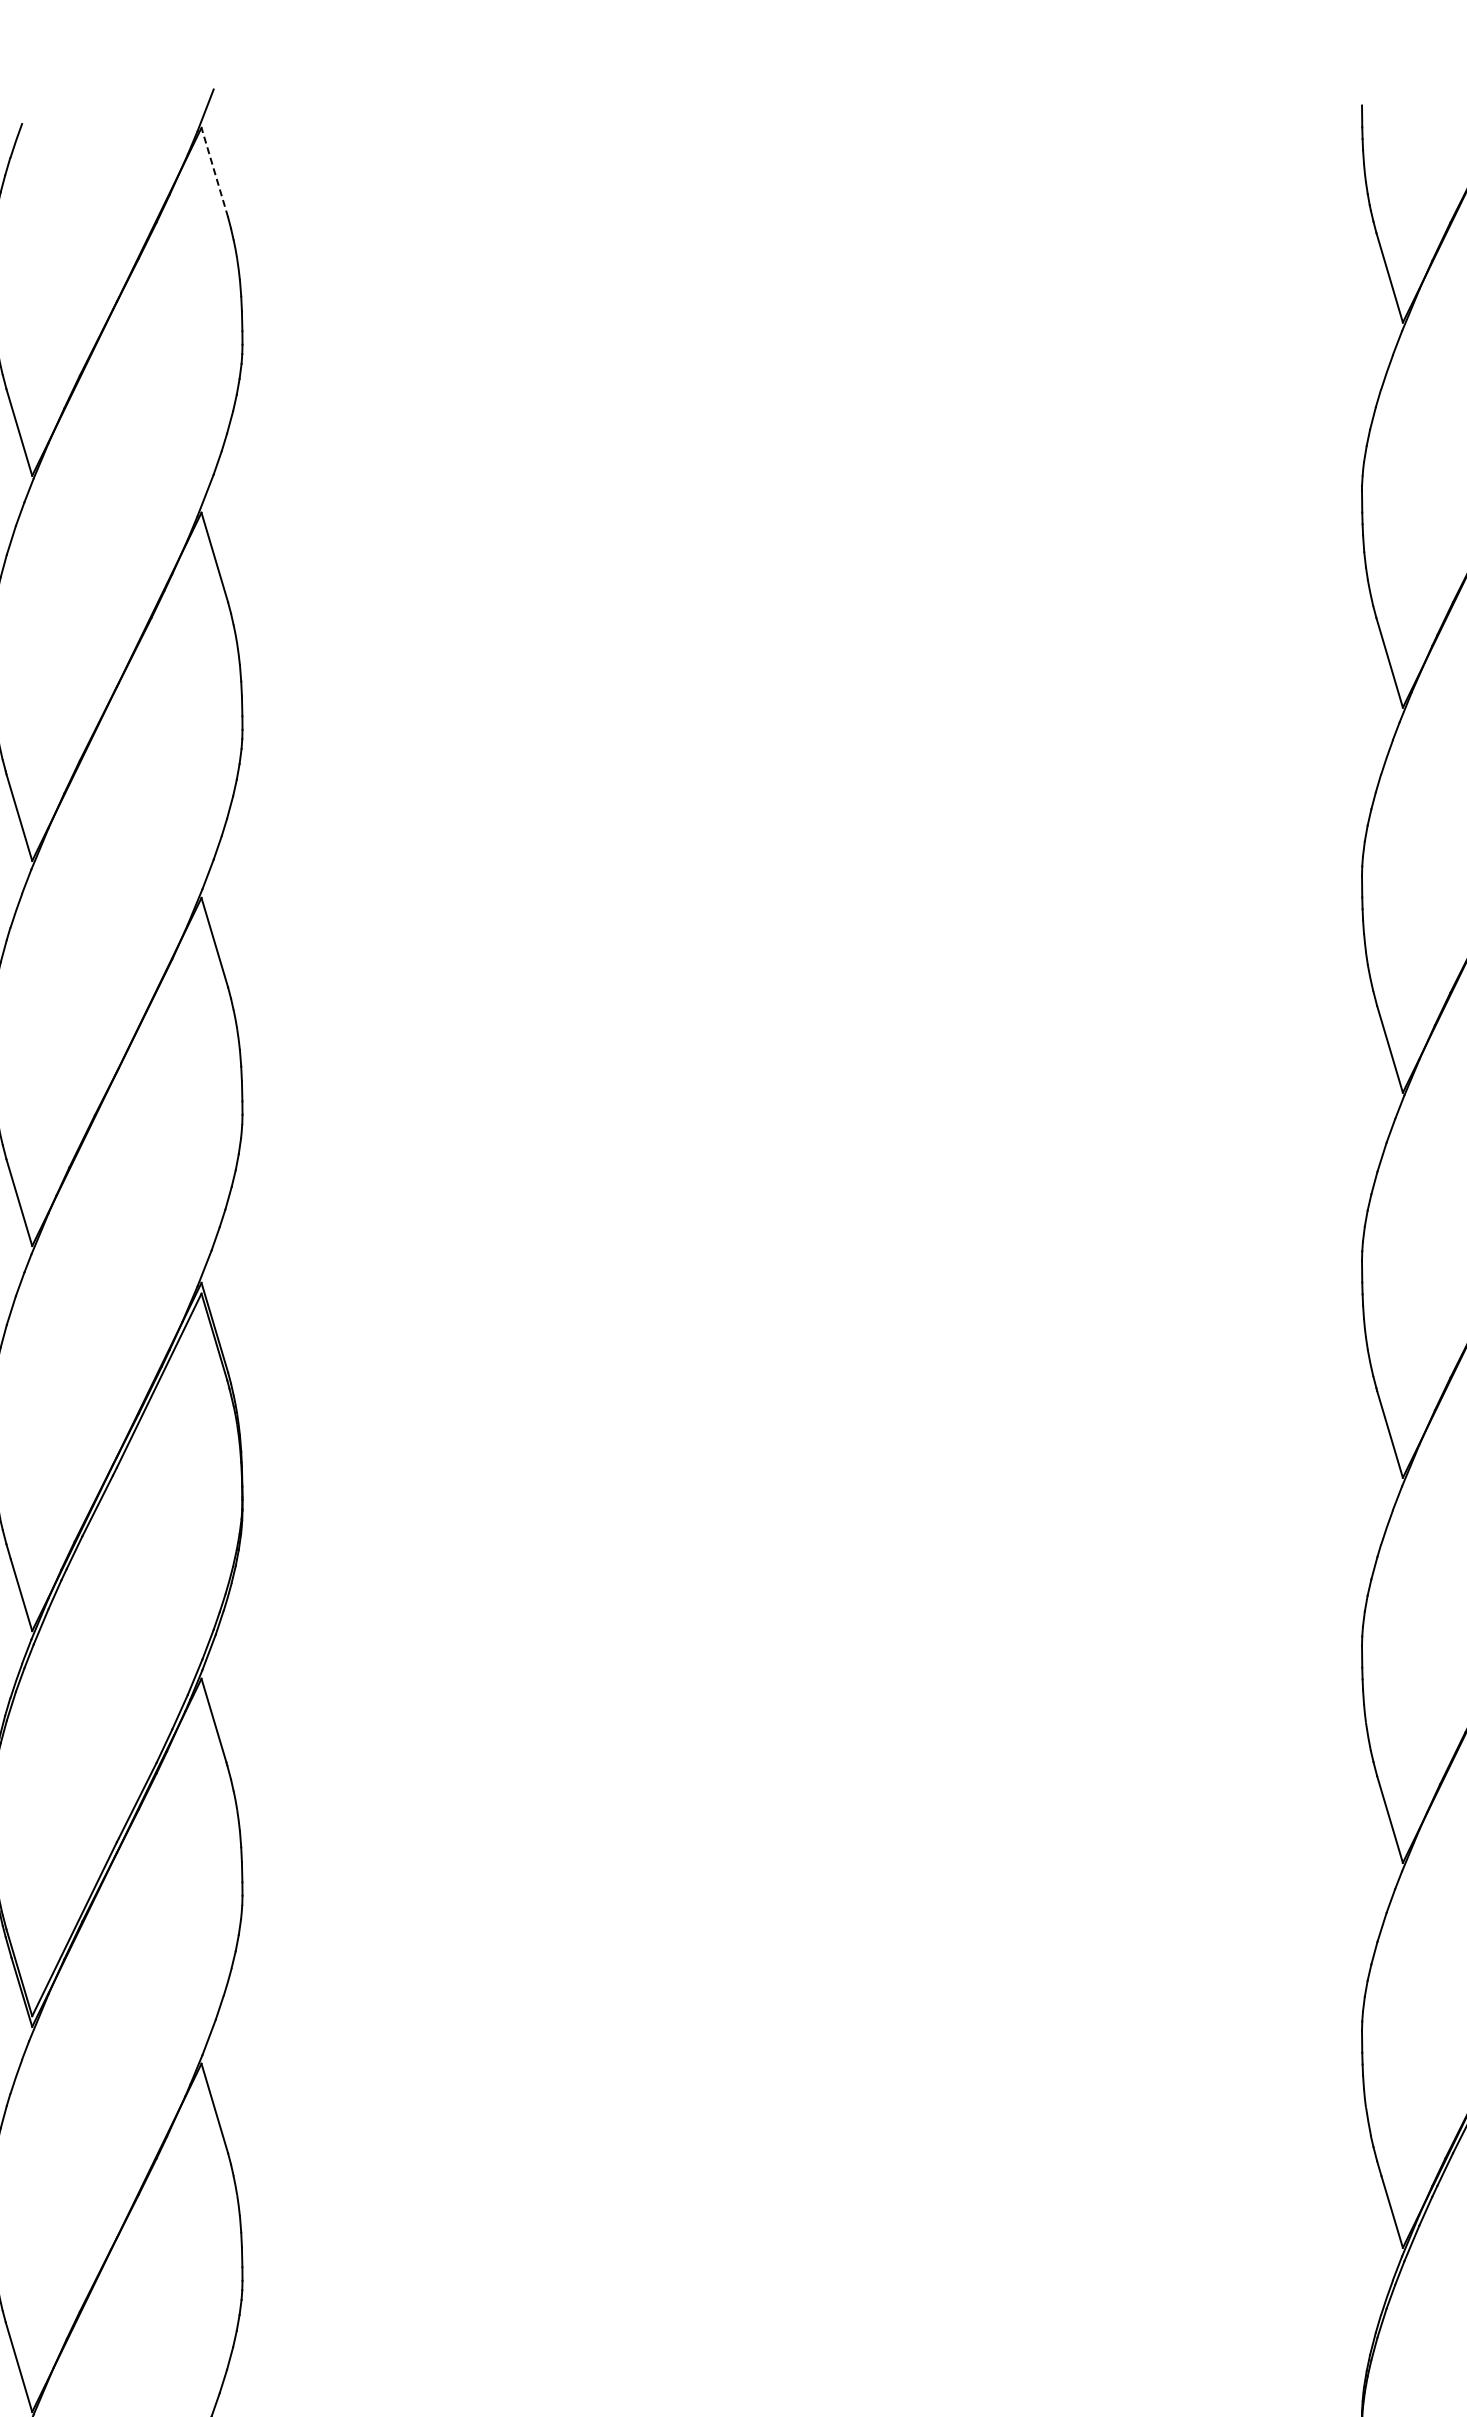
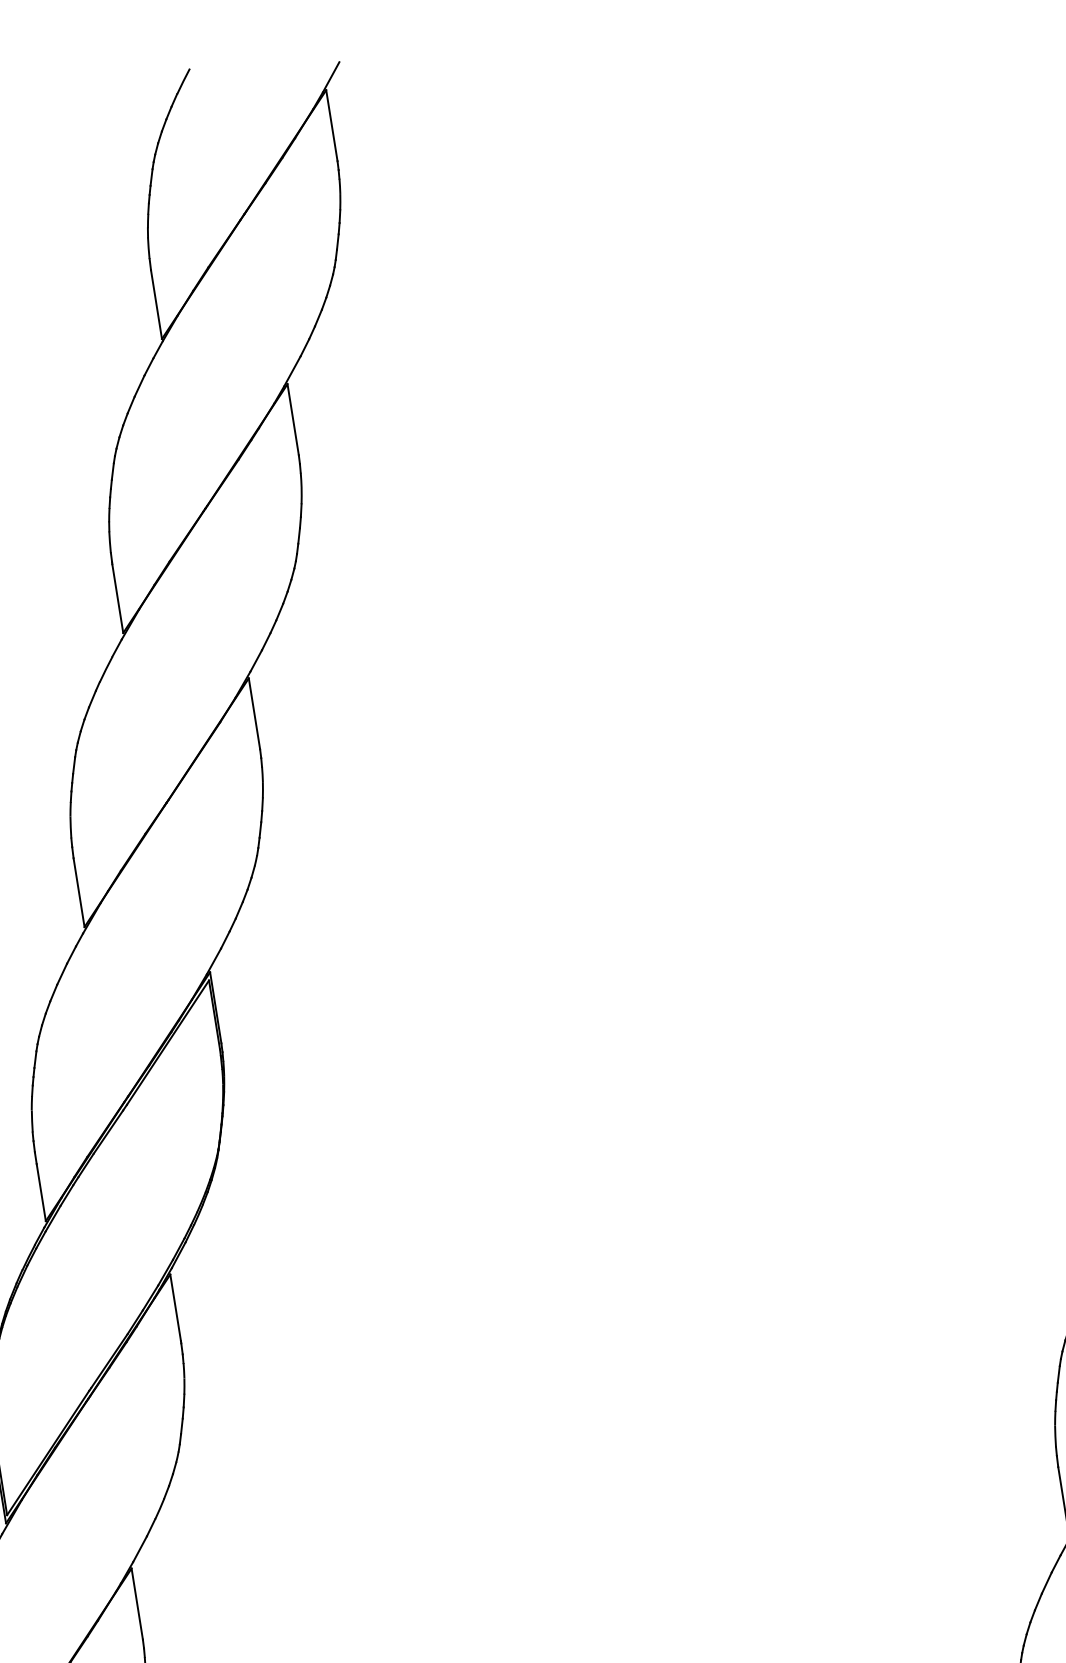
line: (214, 172) -> (331, 125), dashed -> solid

